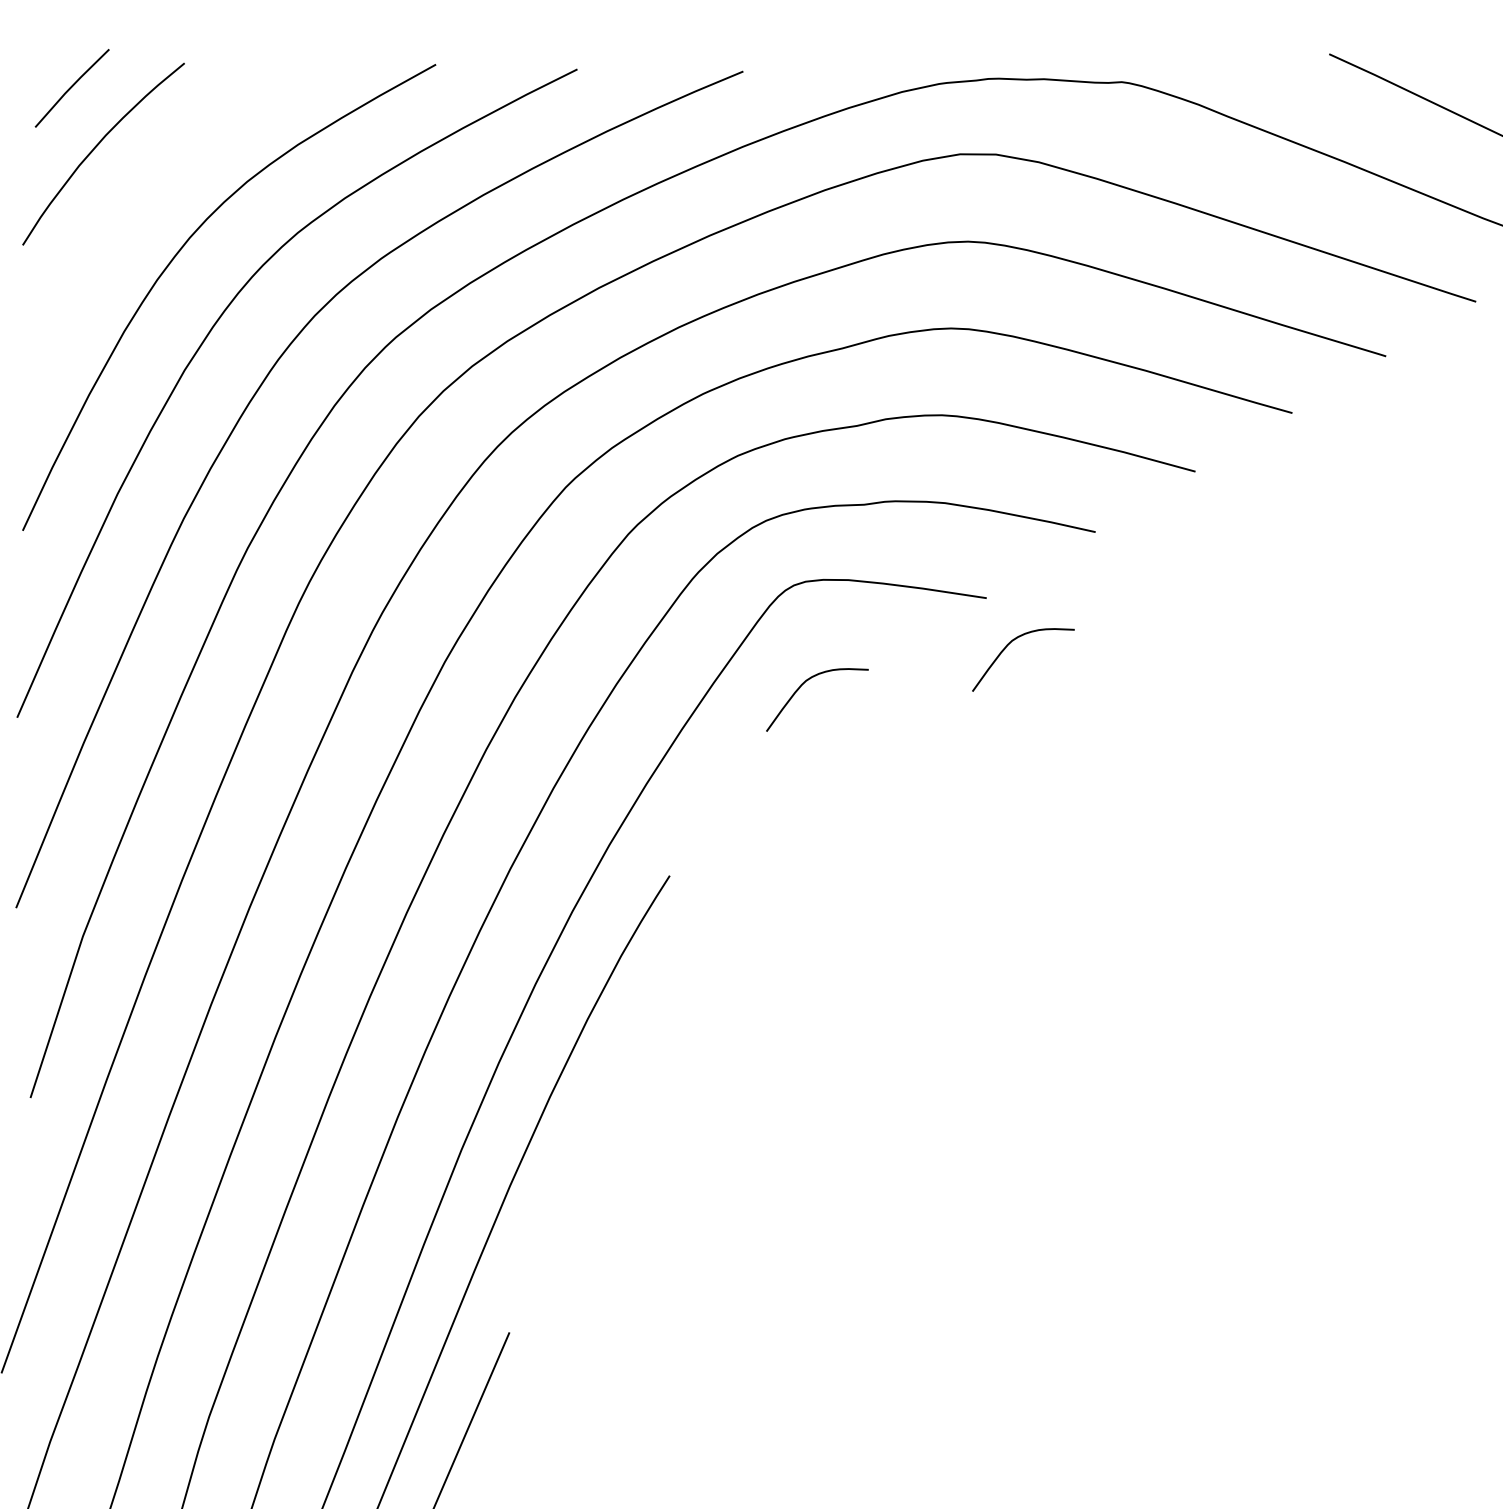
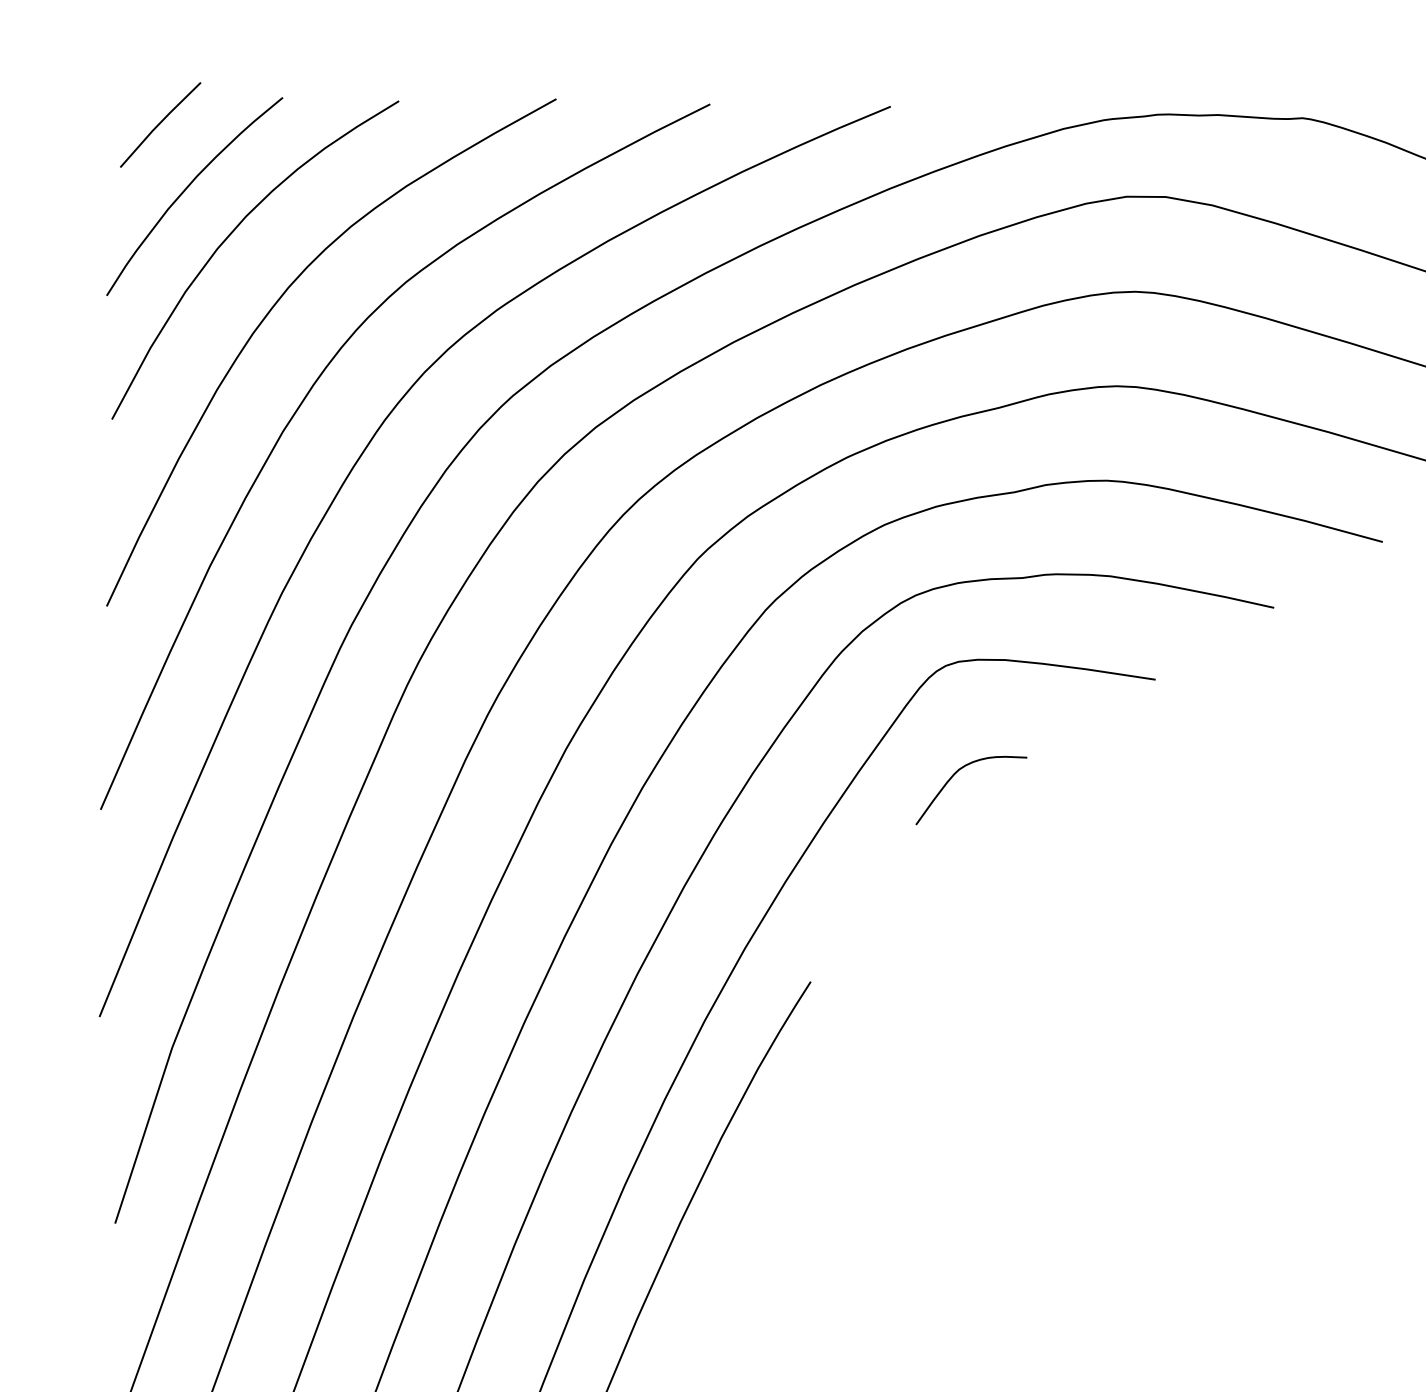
curve: (137, 189) -> (231, 235), added
curve: (1009, 644) -> (1180, 730), removed

